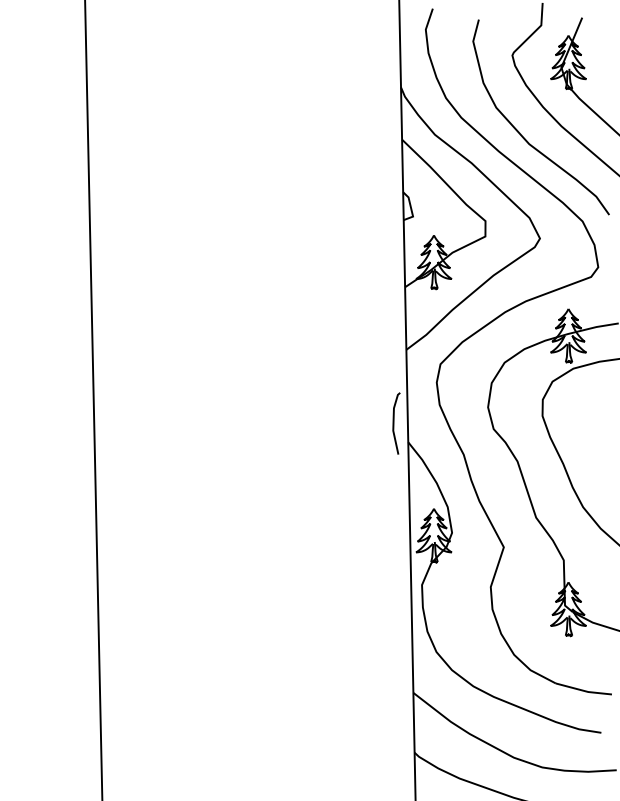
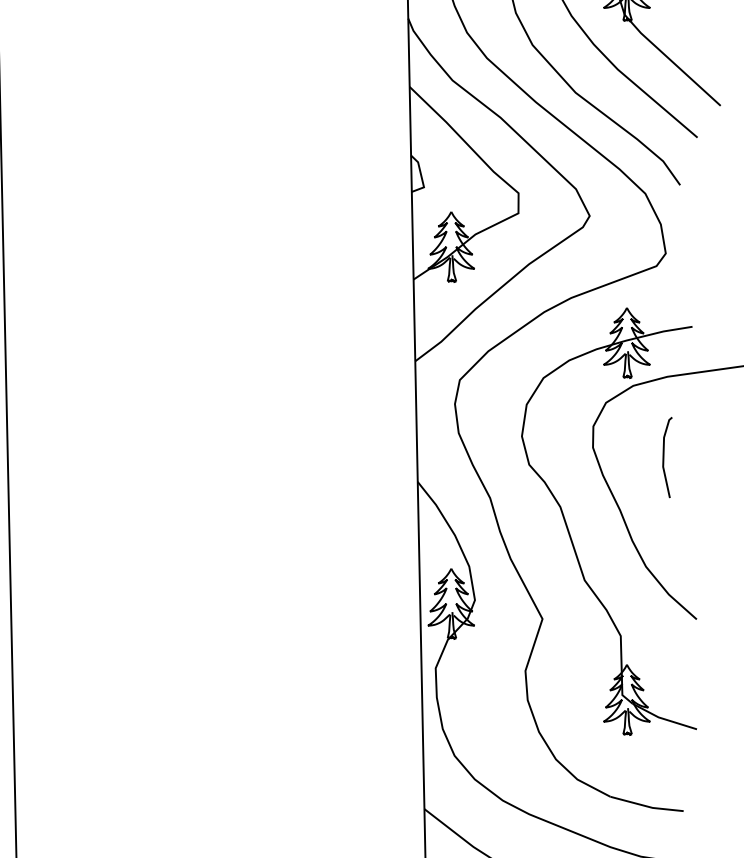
line: (394, 423) -> (664, 457), moved

